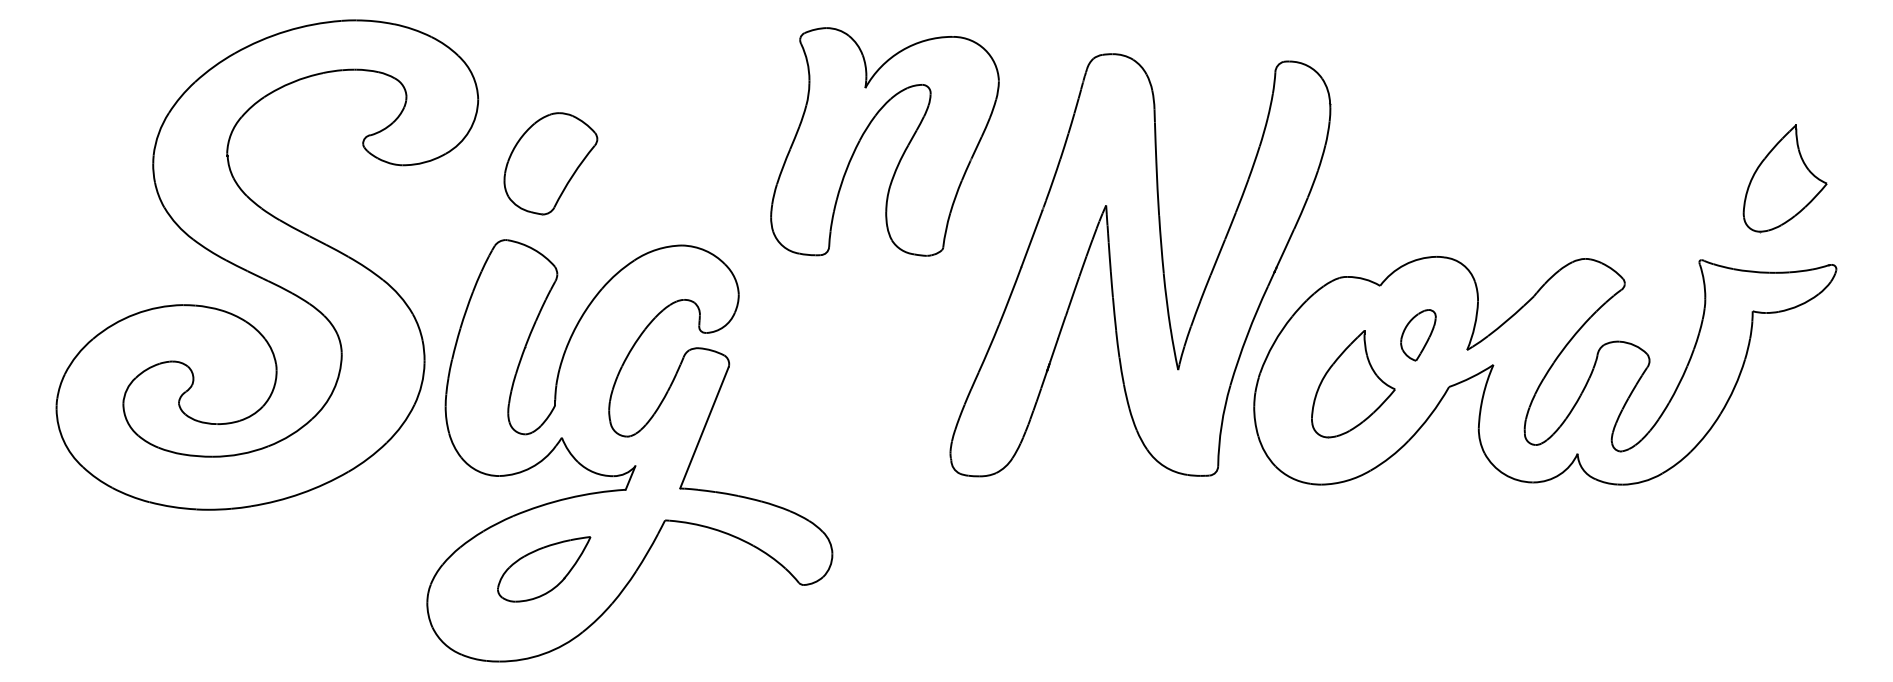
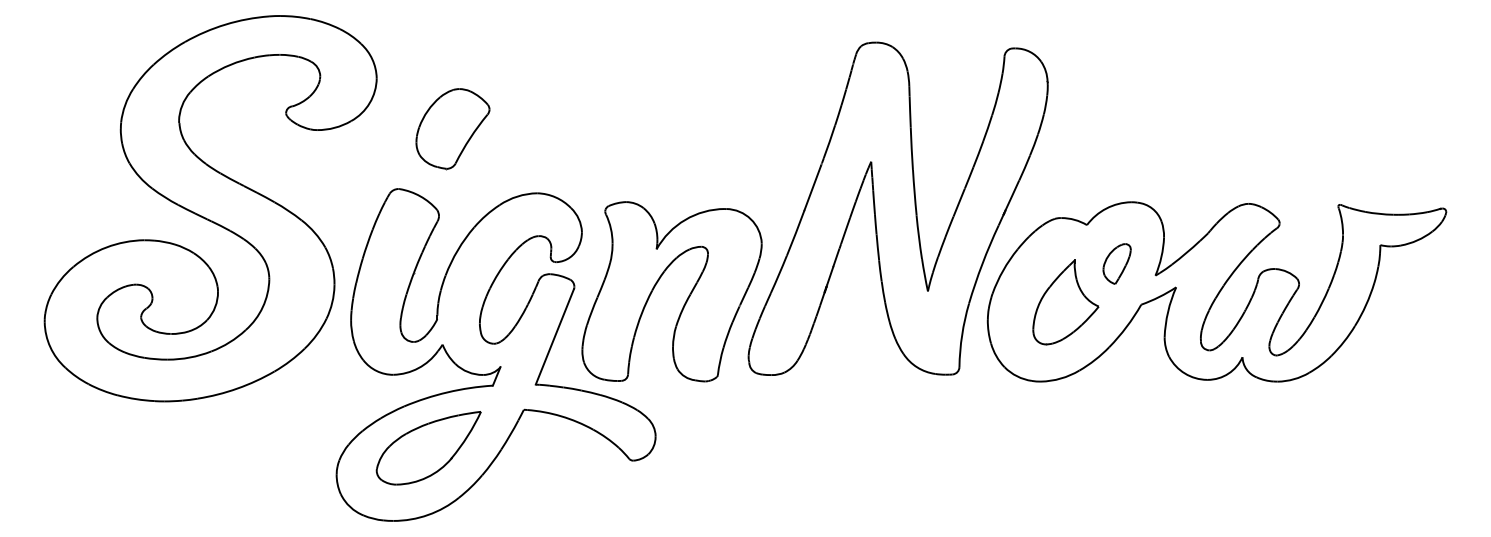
part: (866, 131) -> (657, 283), moved
part: (550, 164) -> (452, 129), moved
part: (1784, 178) -> (1405, 140), removed
part: (543, 569) -> (428, 448), size x1.43

